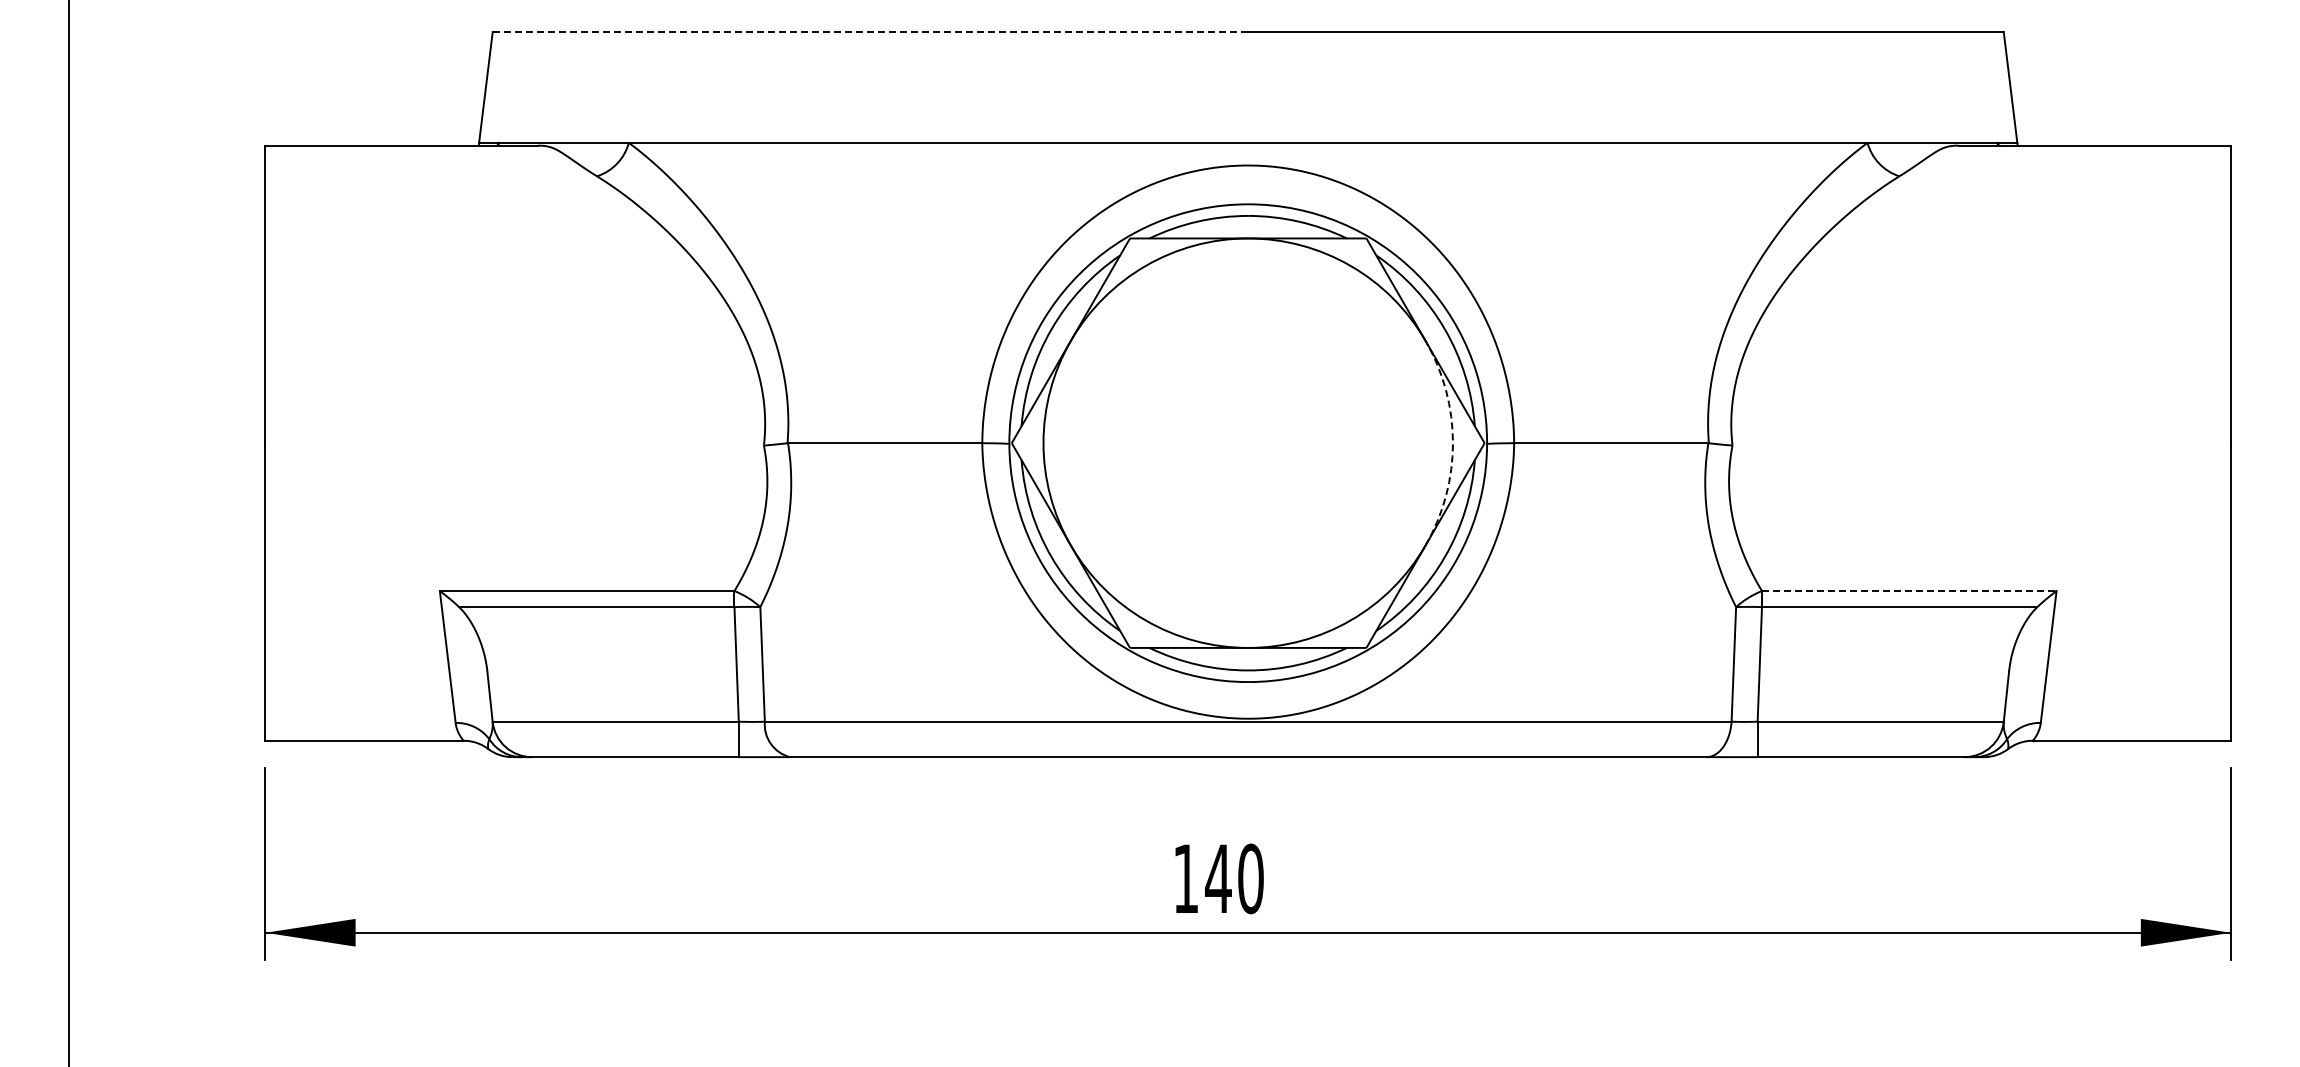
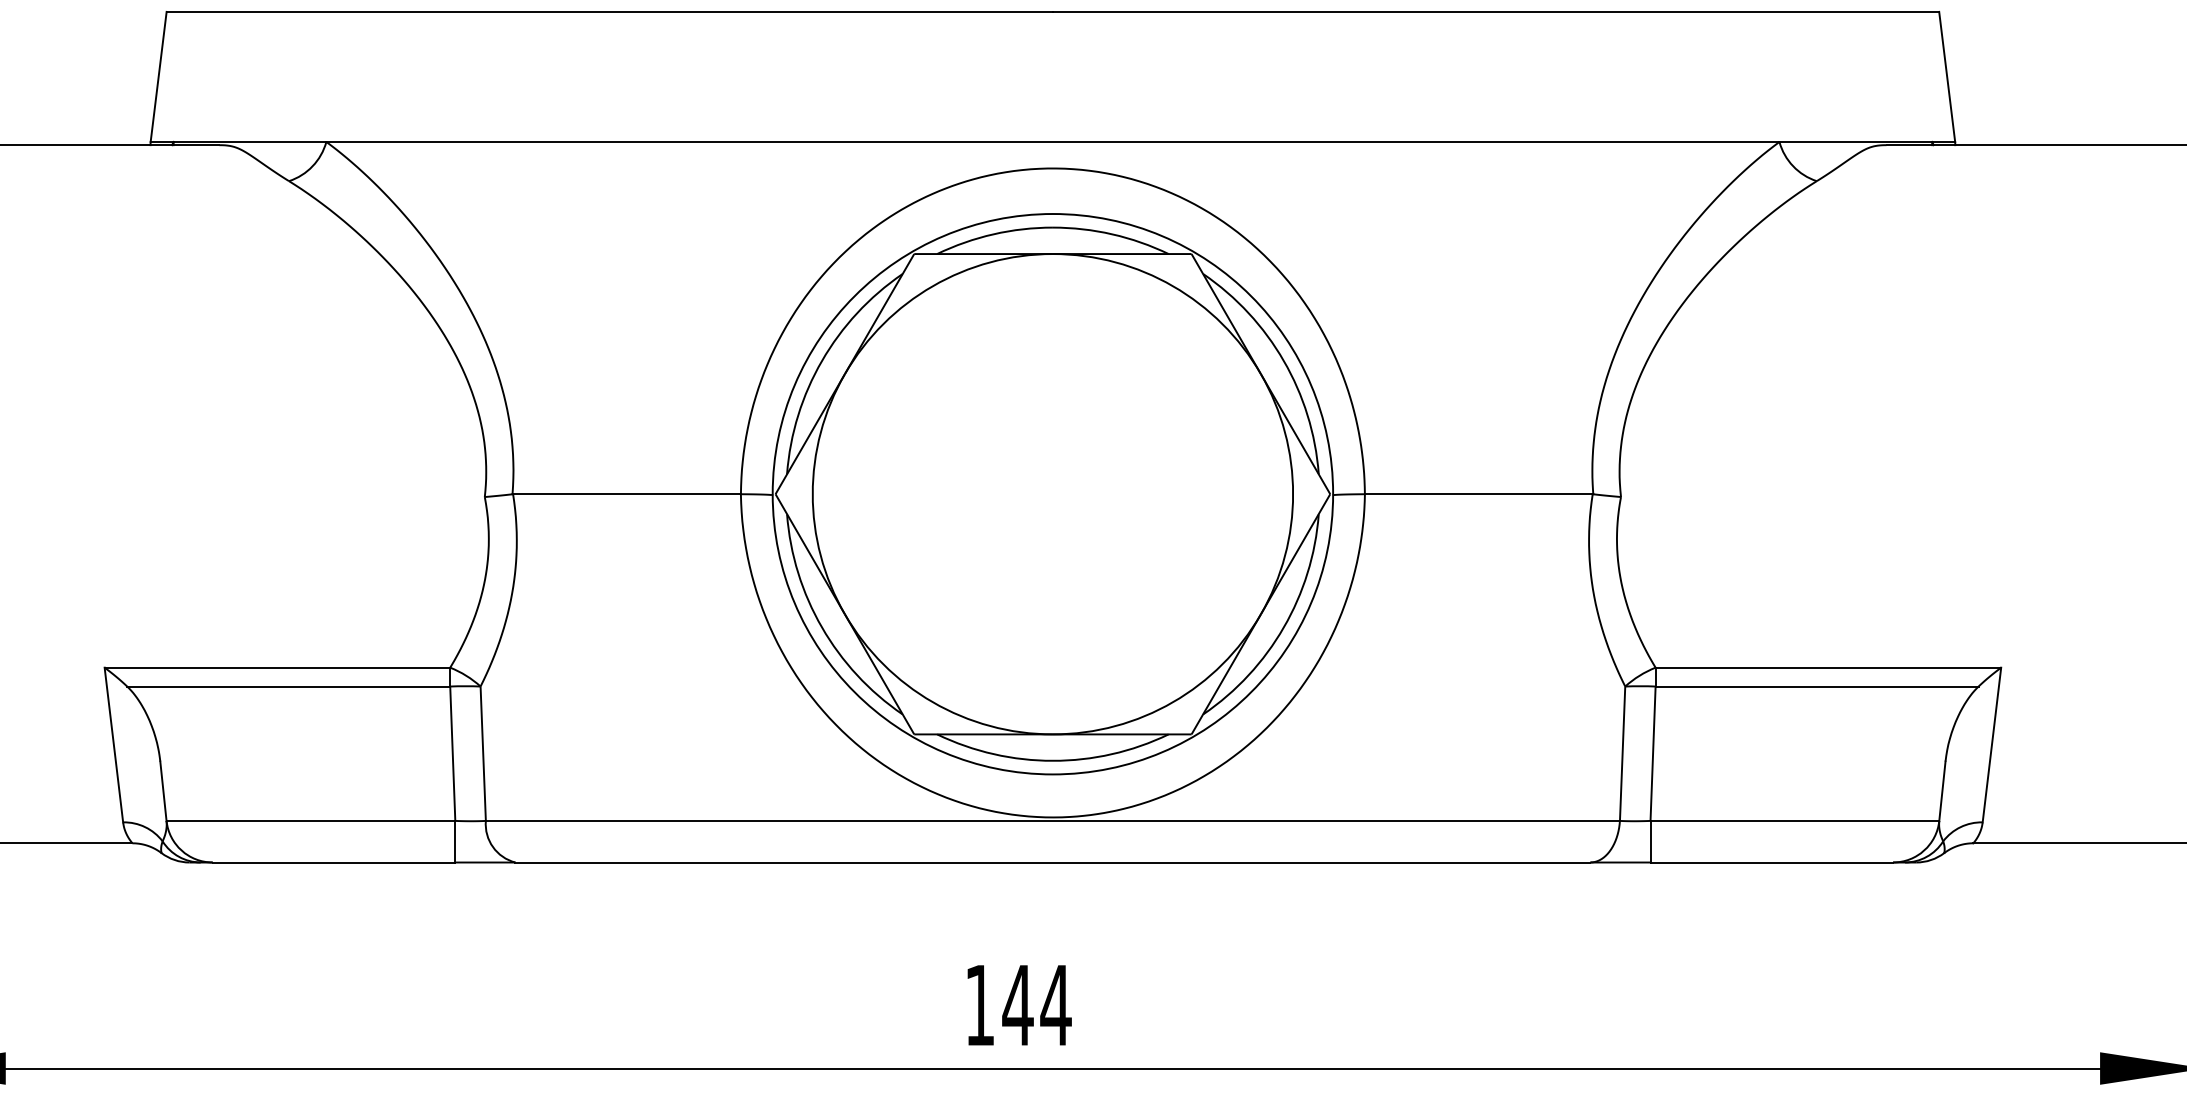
line: (870, 32) -> (609, 12), dashed -> solid
arc: (1452, 443) -> (1292, 494), dashed -> solid
line: (1909, 591) -> (1828, 668), dashed -> solid
text: (1250, 878) -> (1055, 1004), 140 -> 144

